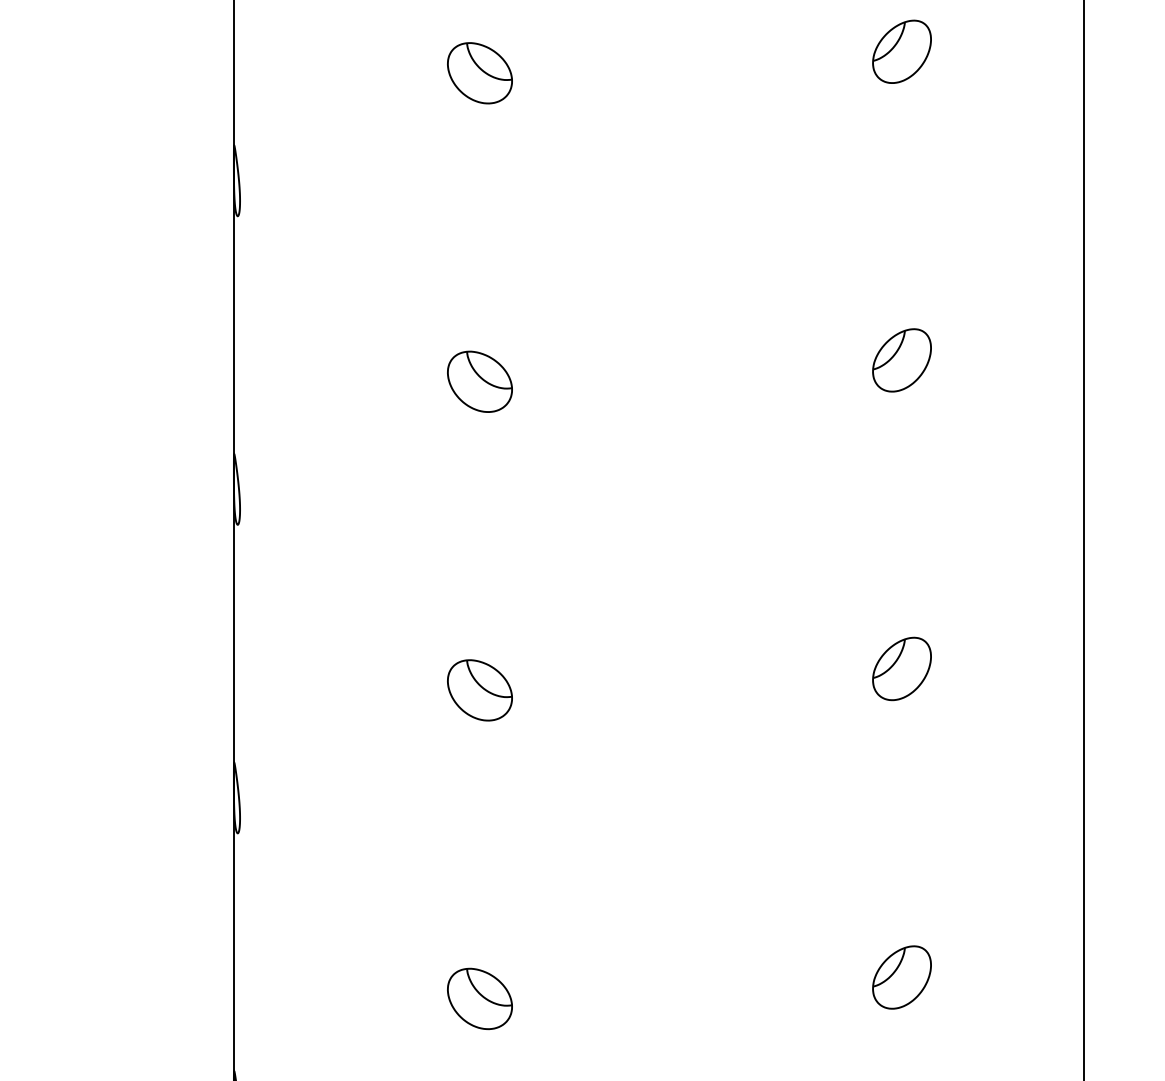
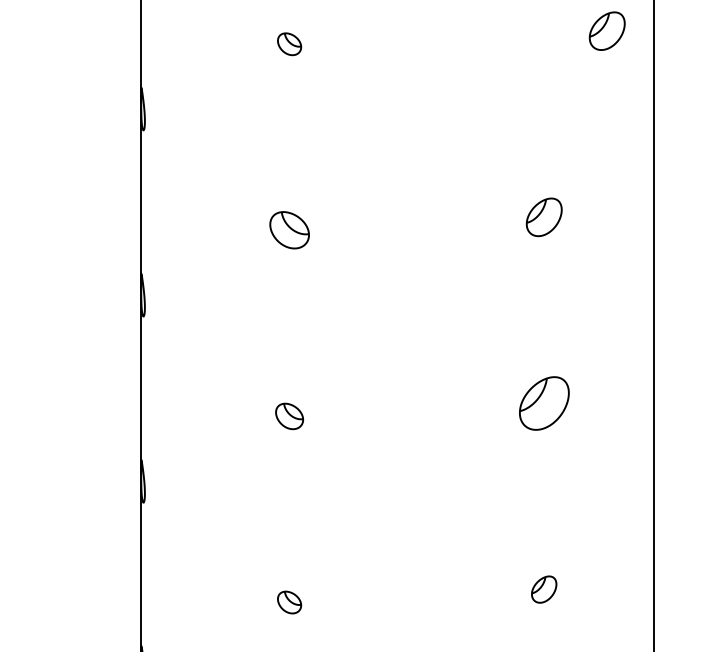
part: (900, 50) -> (606, 30), moved
part: (479, 73) -> (289, 44), size x0.6
part: (900, 668) -> (543, 403), size x1.4
part: (479, 690) -> (289, 416), size x0.7
part: (900, 977) -> (543, 589), size x0.7
part: (479, 998) -> (289, 602), size x0.6

